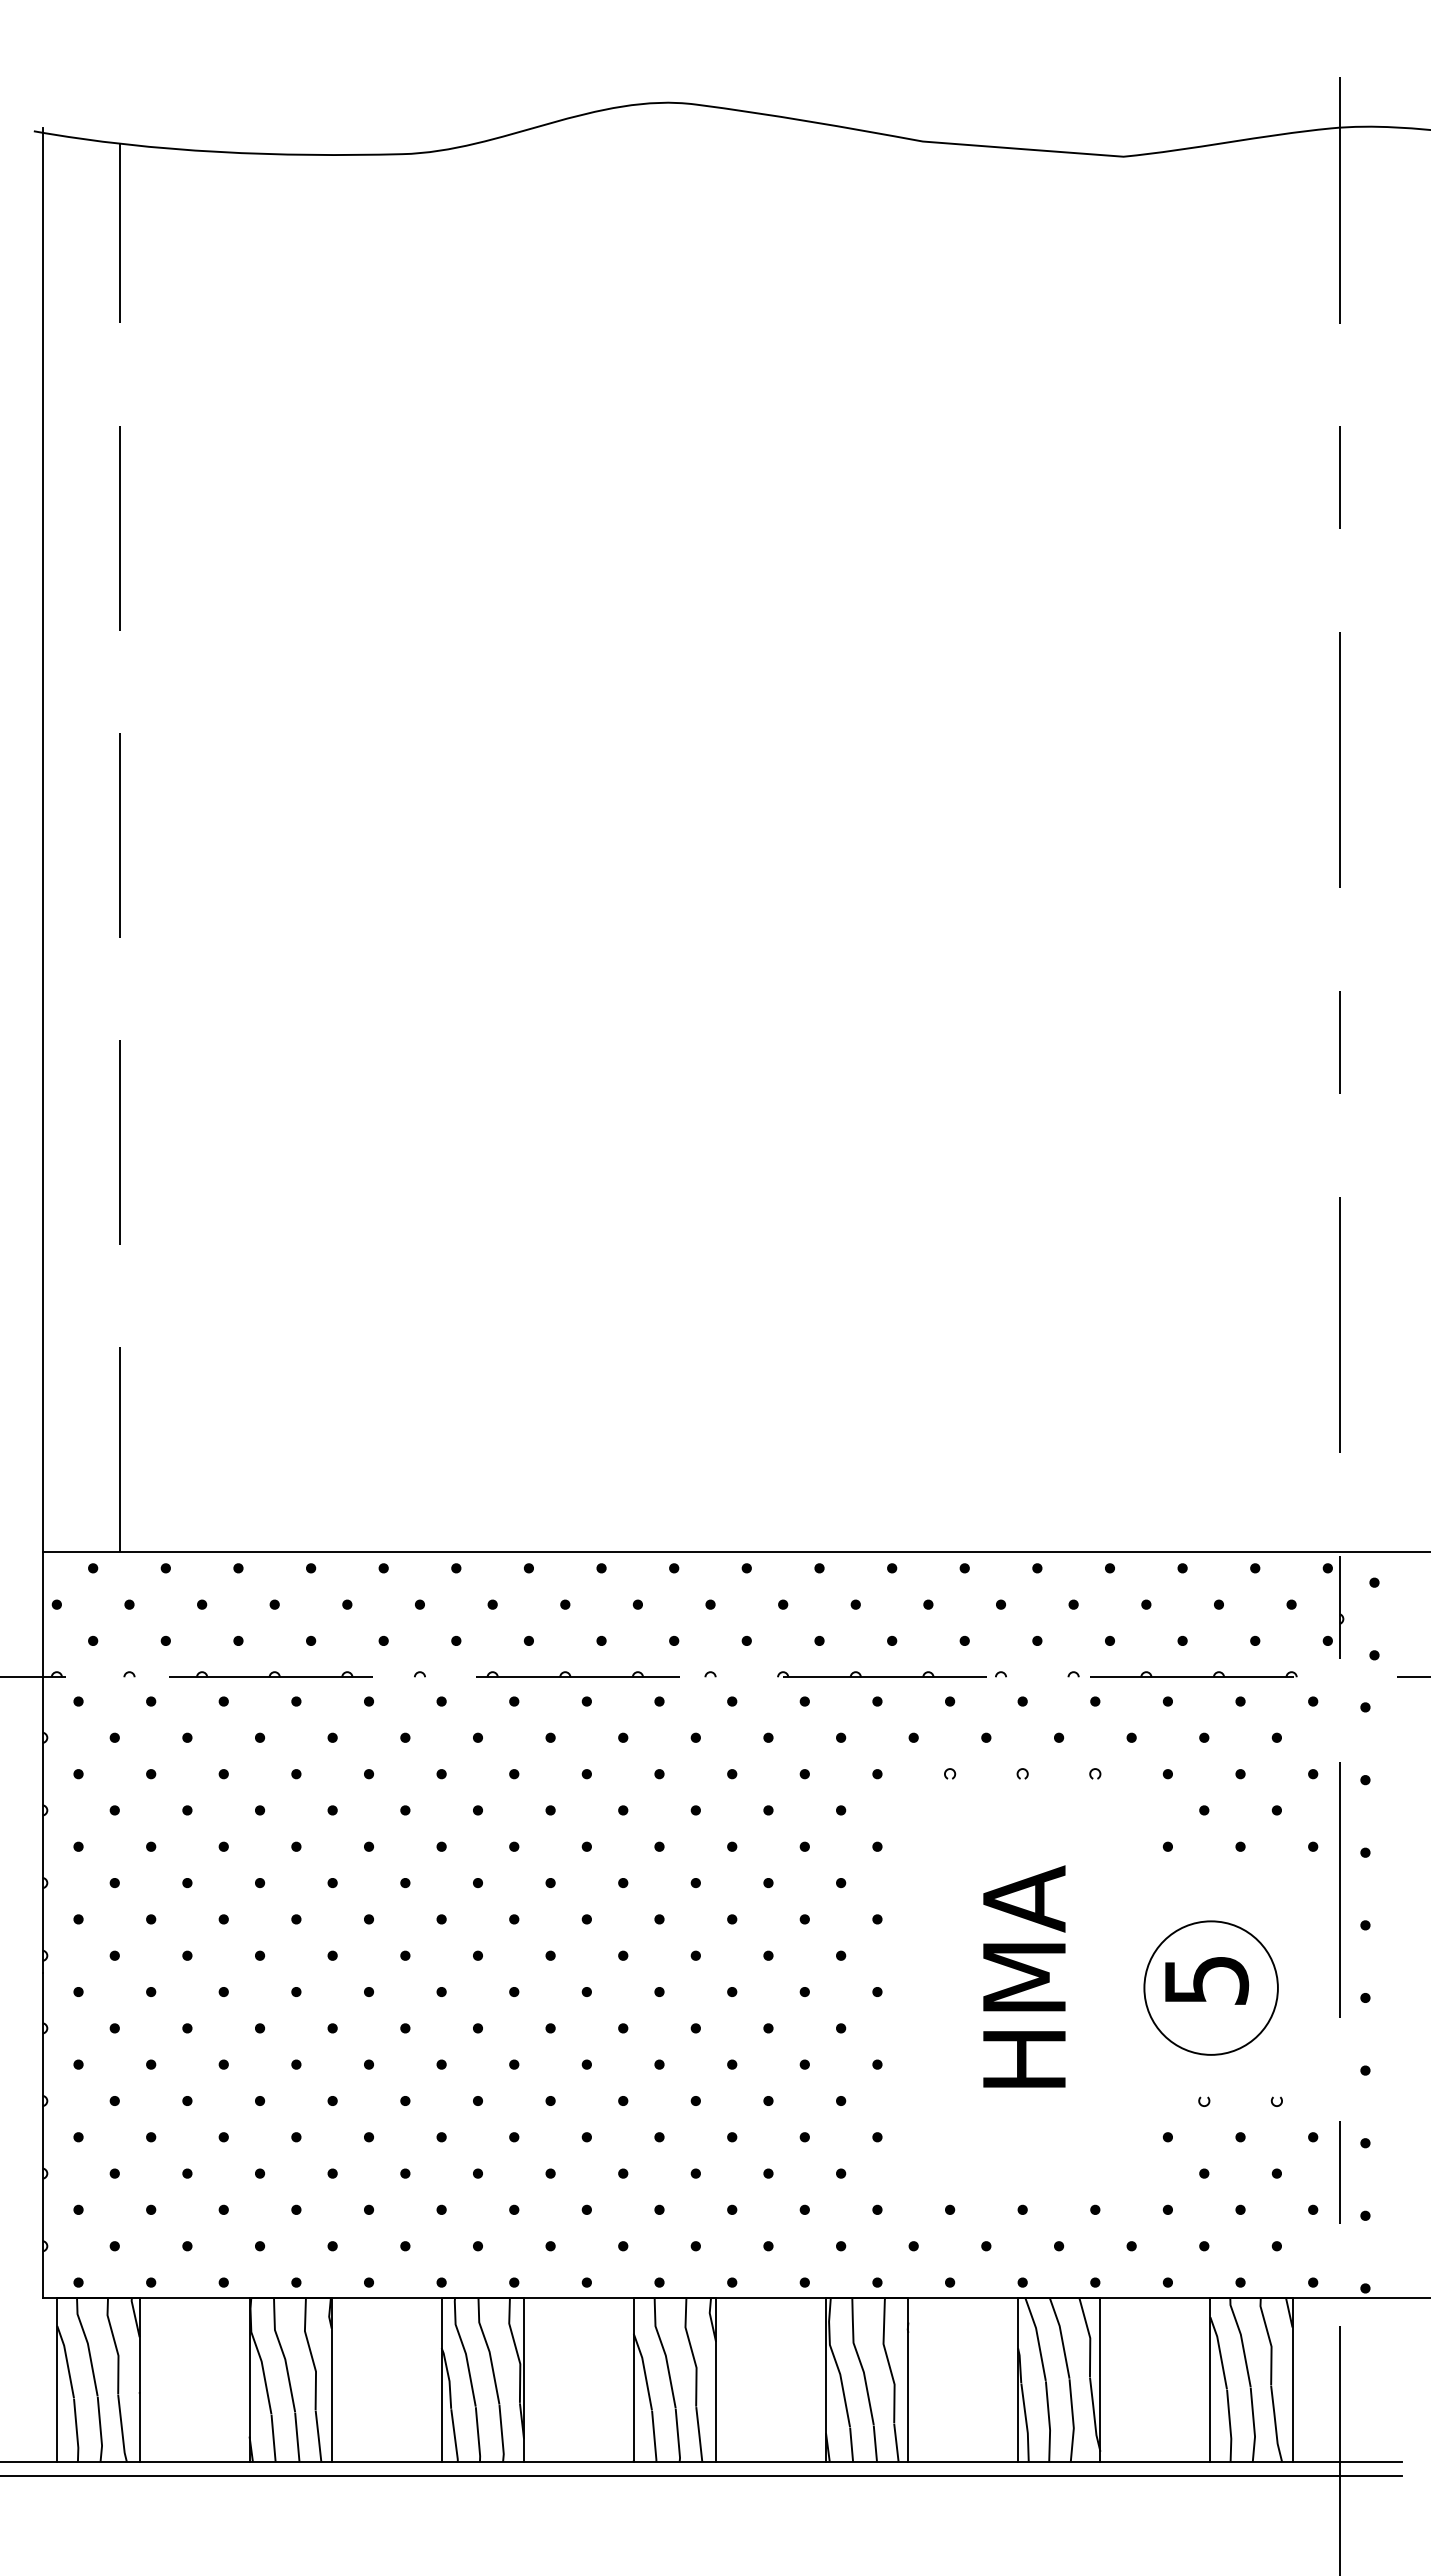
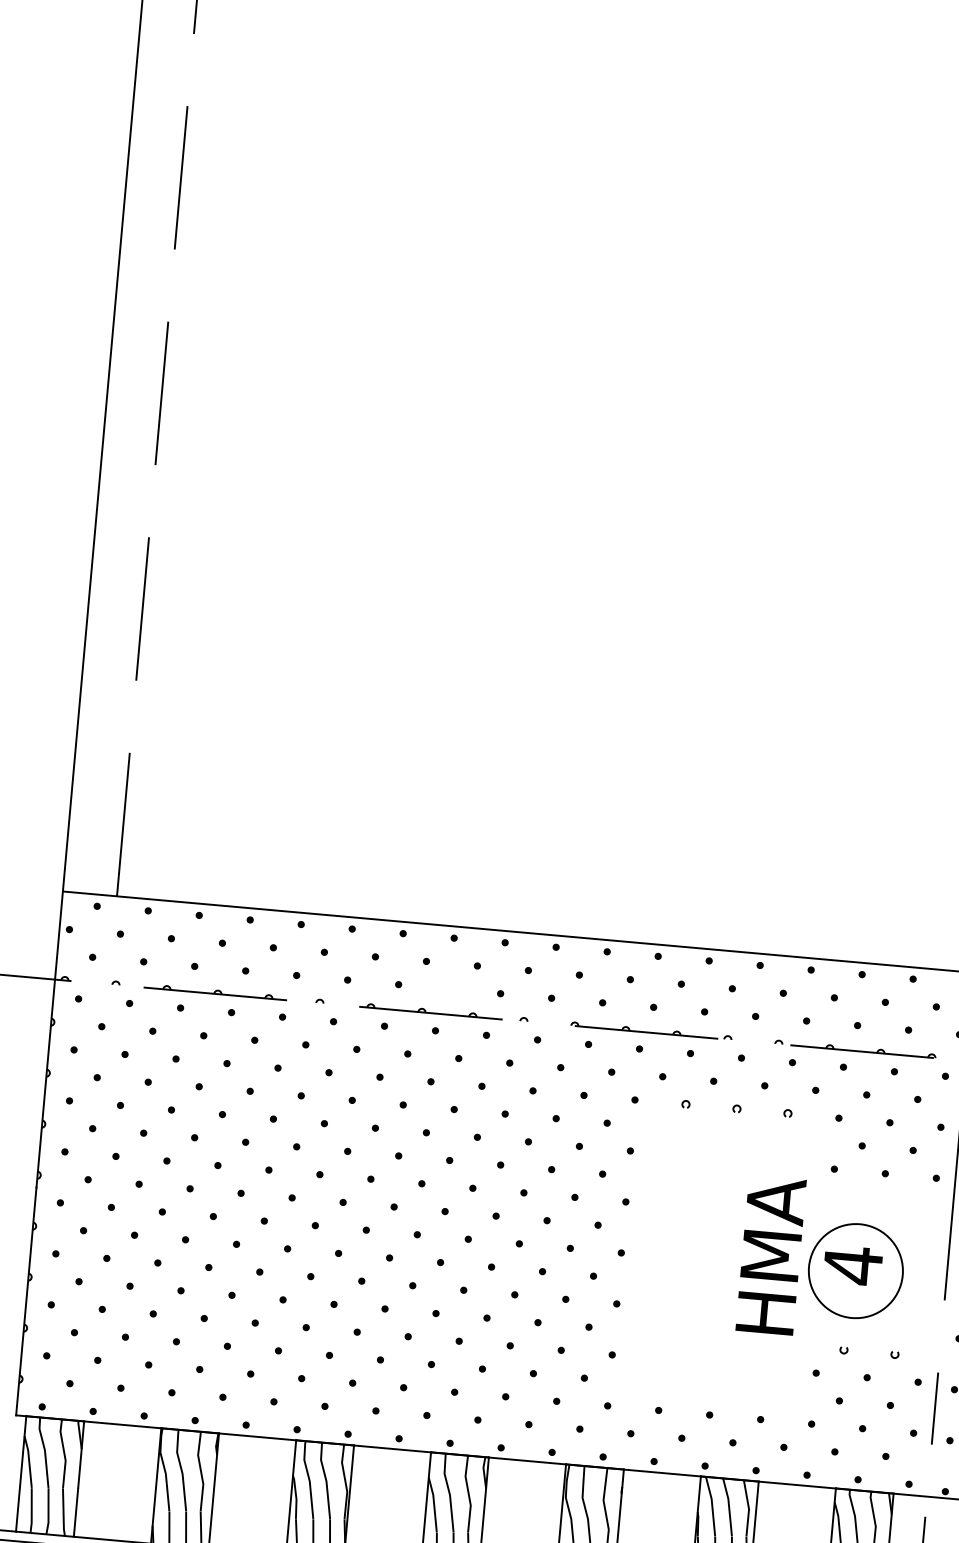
fill: (601, 1640) -> (449, 988), removed
text: (1024, 1976) -> (771, 1255), moved
text: (1207, 1980) -> (853, 1265), 5 -> 4

